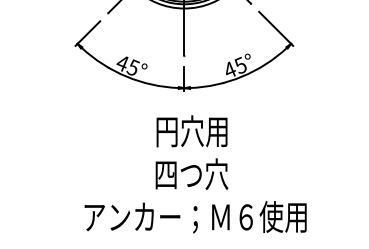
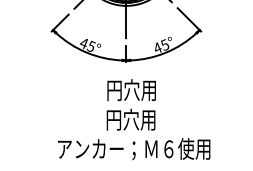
text: (191, 174) -> (131, 119), 四つ穴 -> 円穴用

